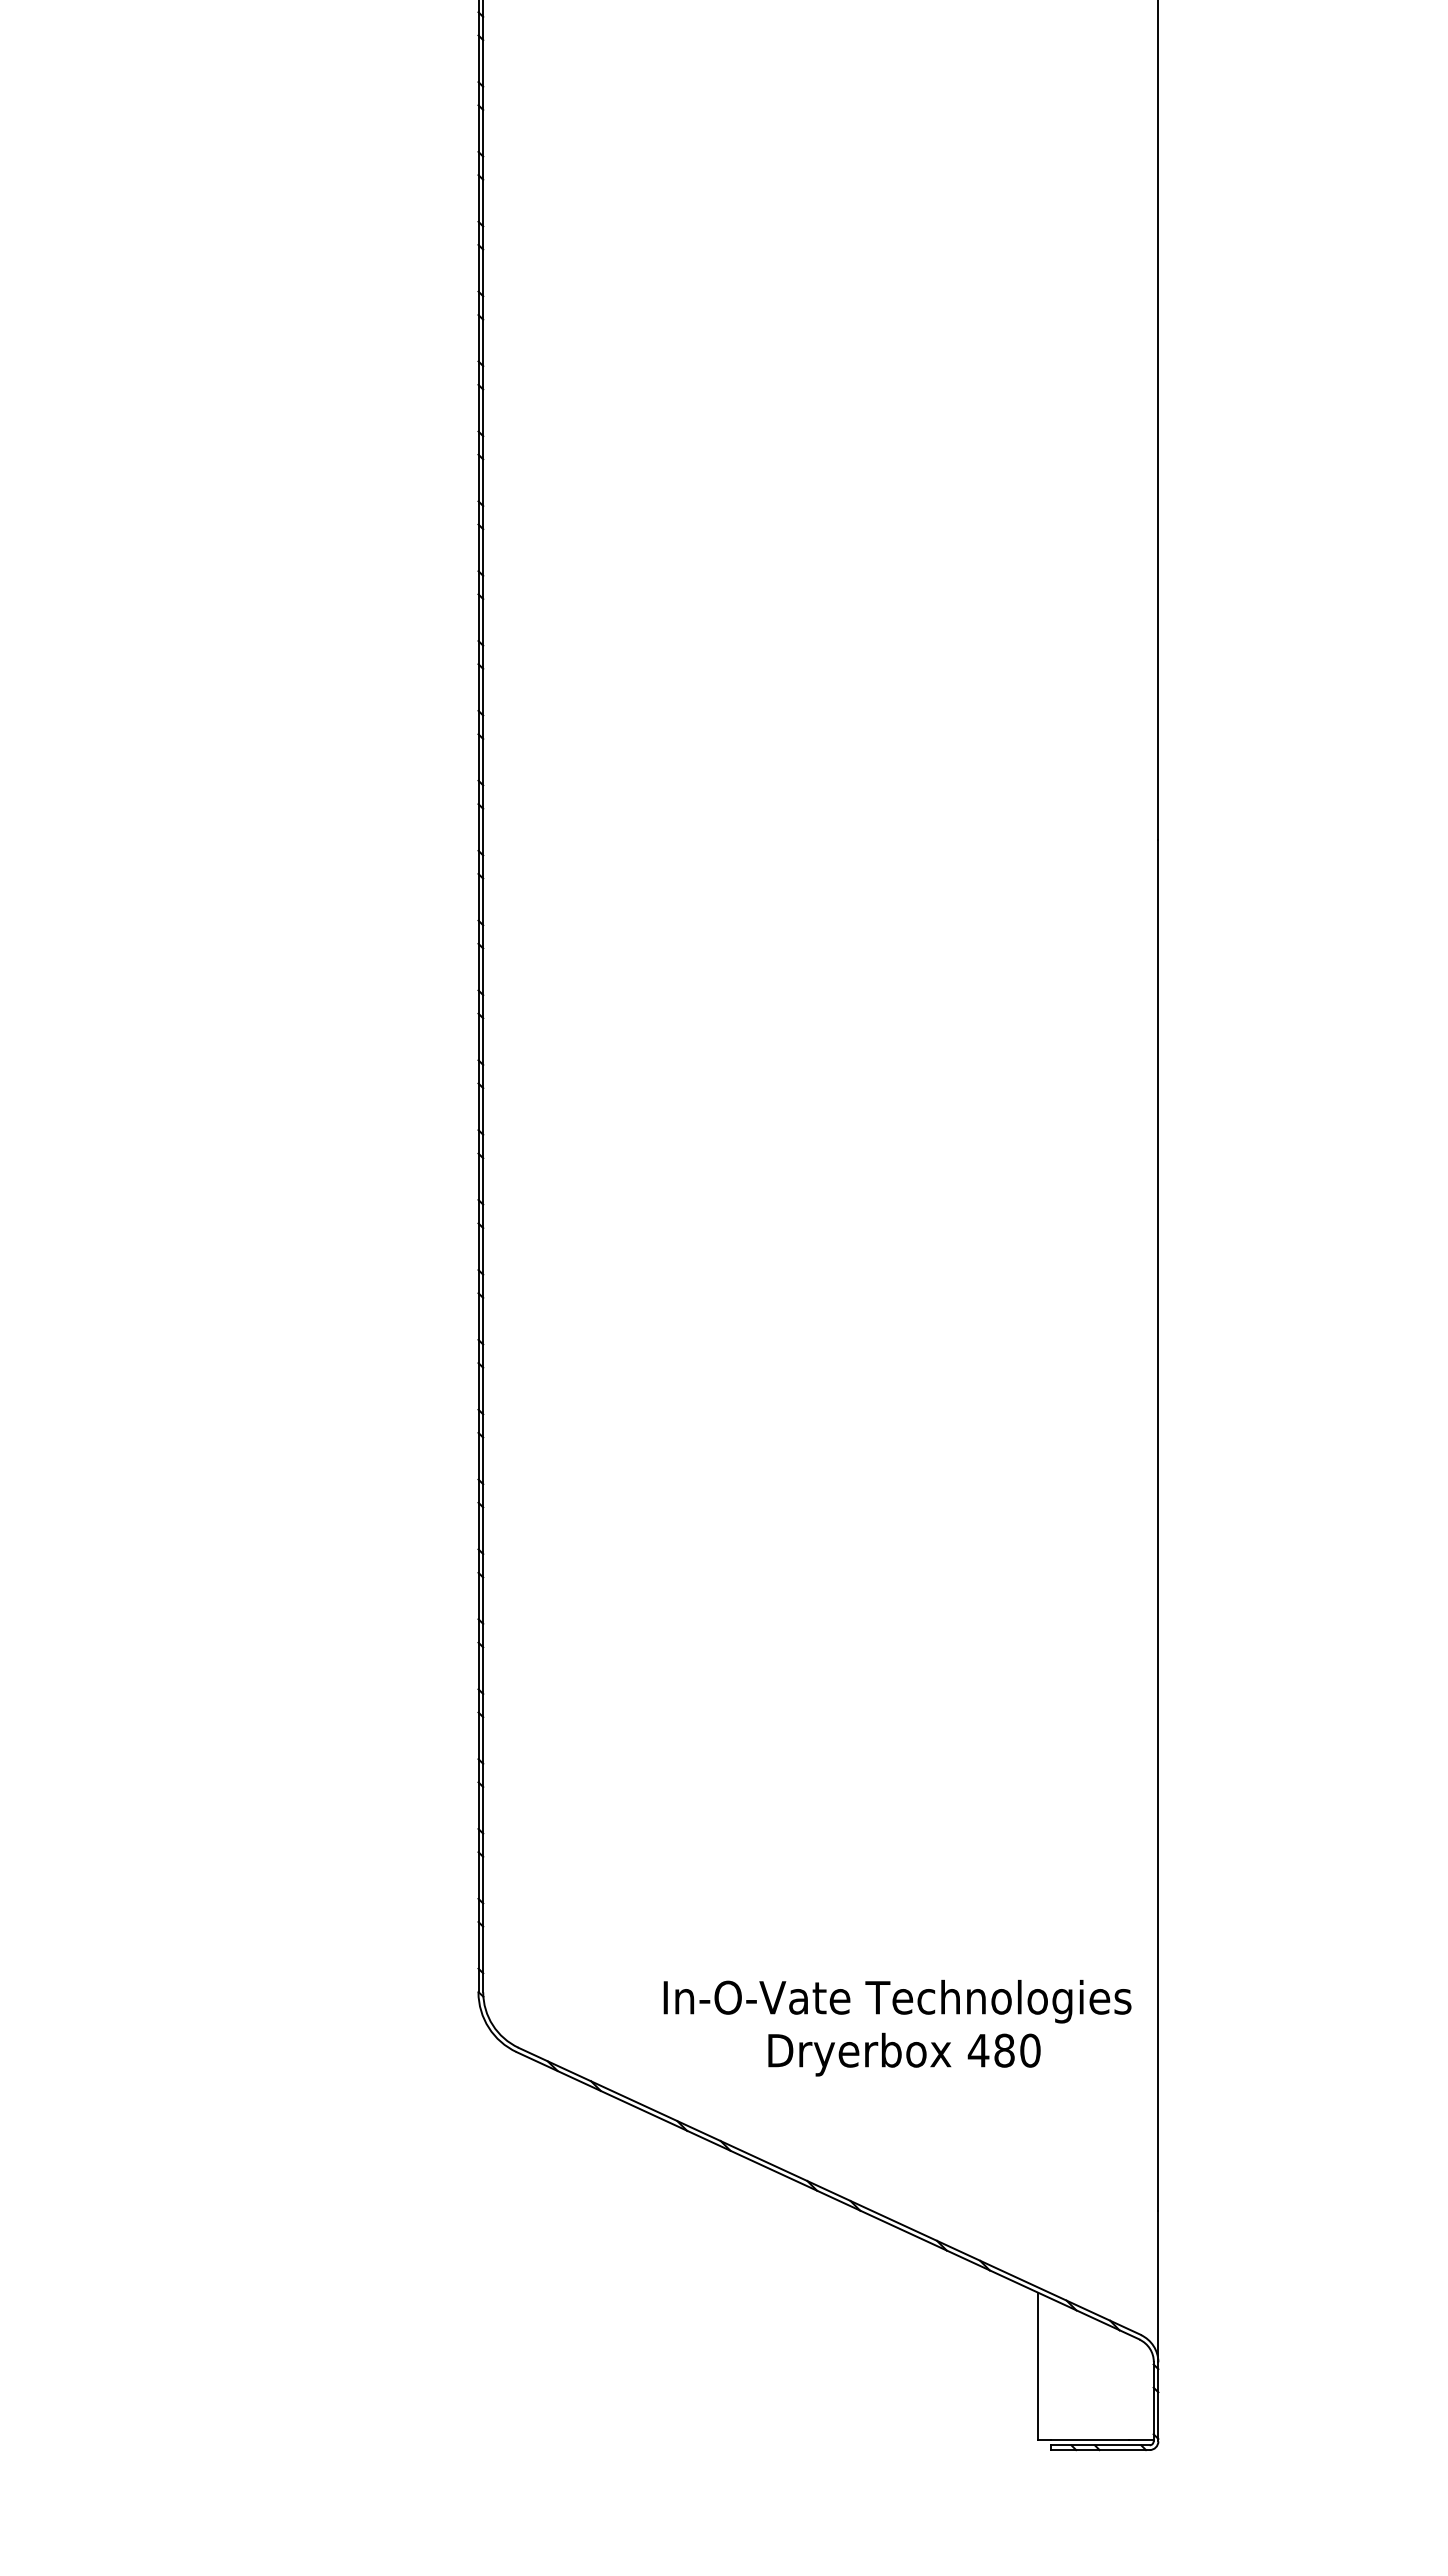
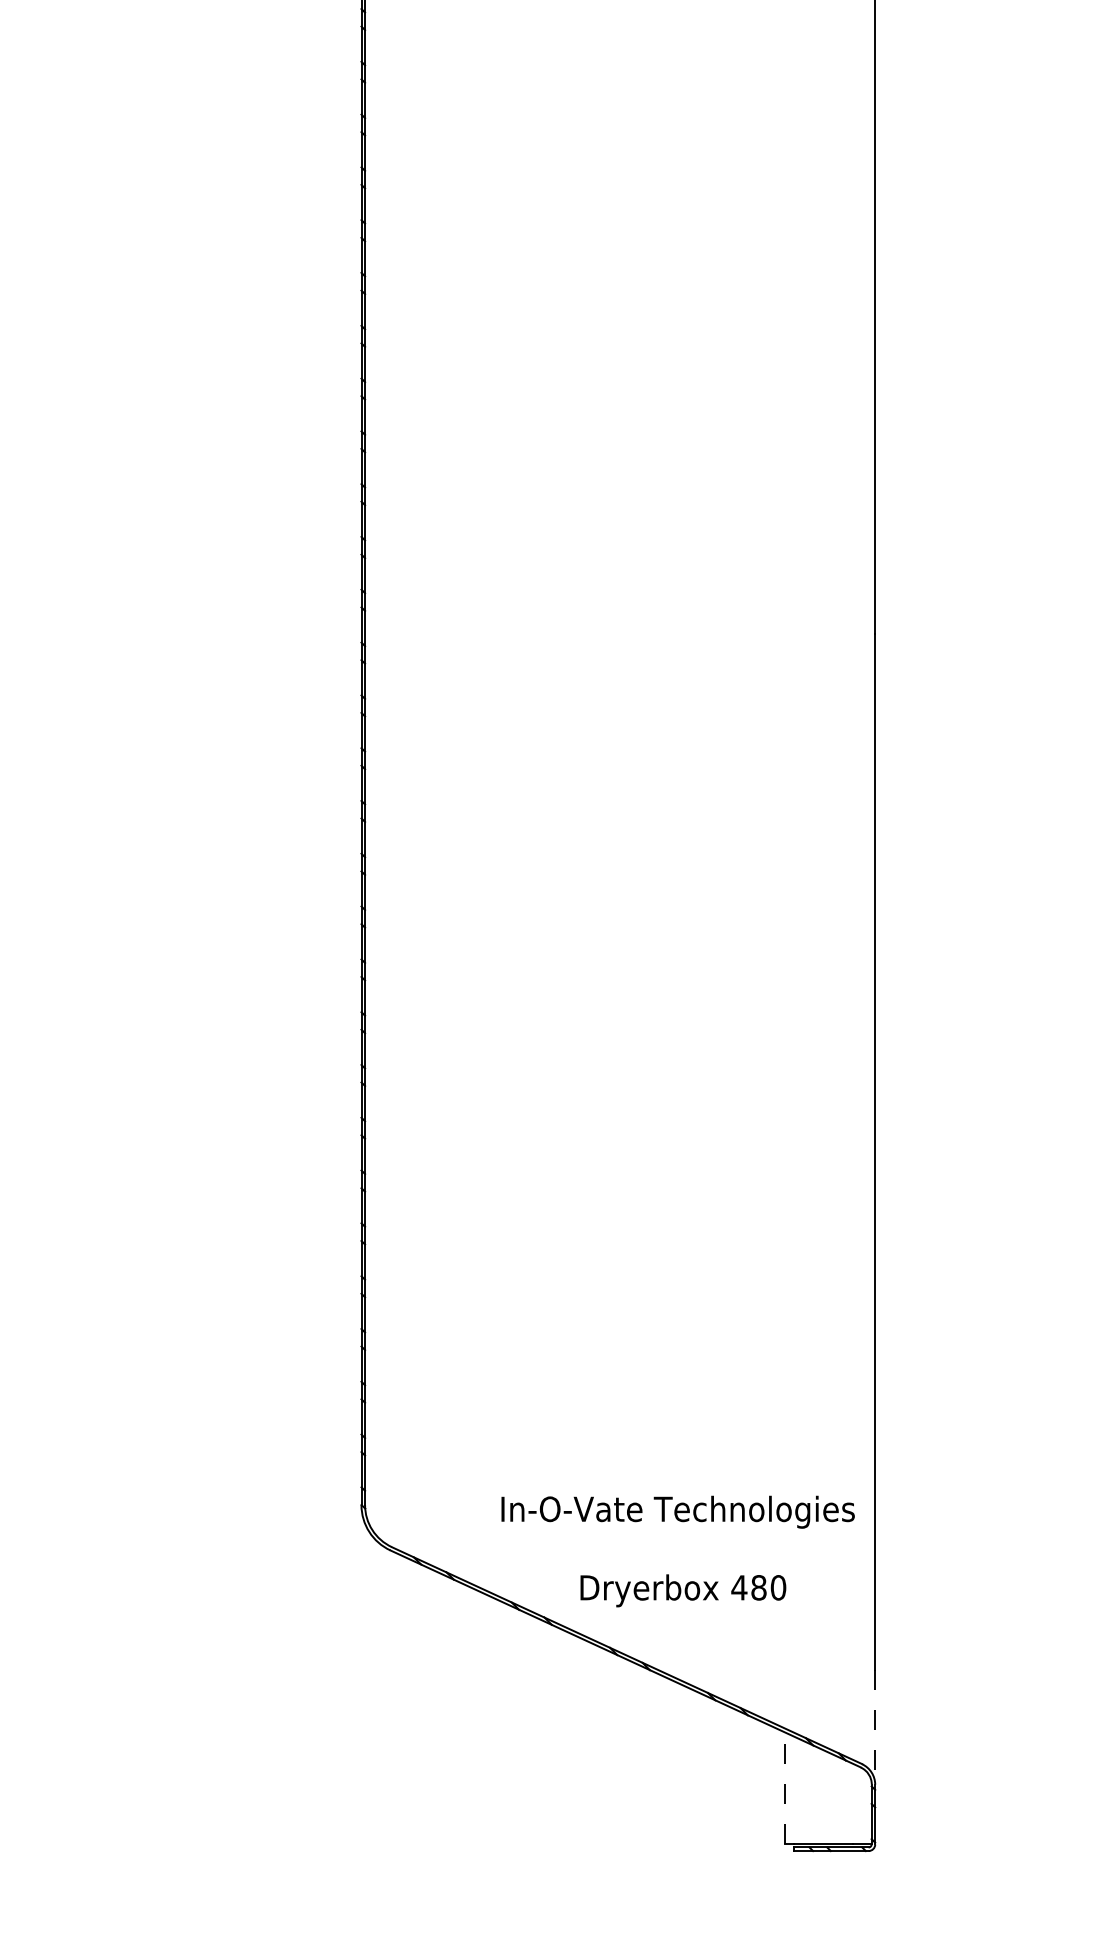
text: (904, 2054) -> (683, 1590), moved
line: (1158, 2286) -> (875, 1727), solid -> dashed
line: (1038, 2366) -> (784, 1787), solid -> dashed

